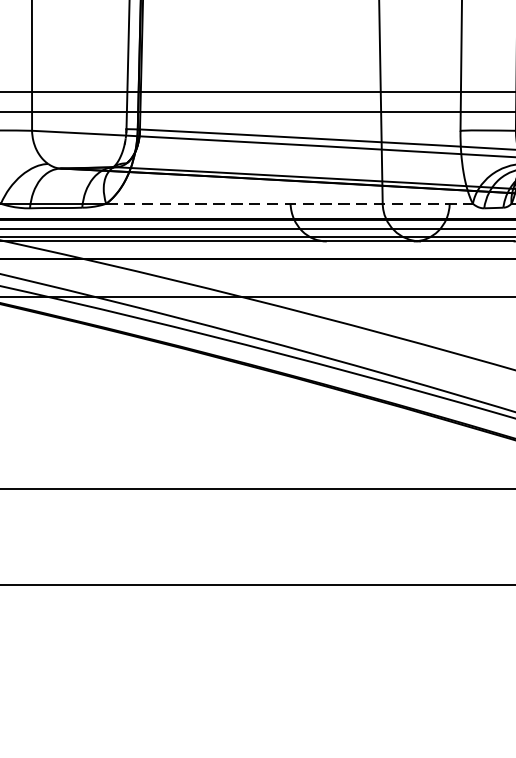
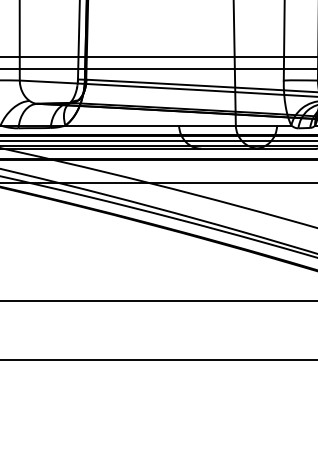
line: (289, 203) -> (178, 125), dashed -> solid

